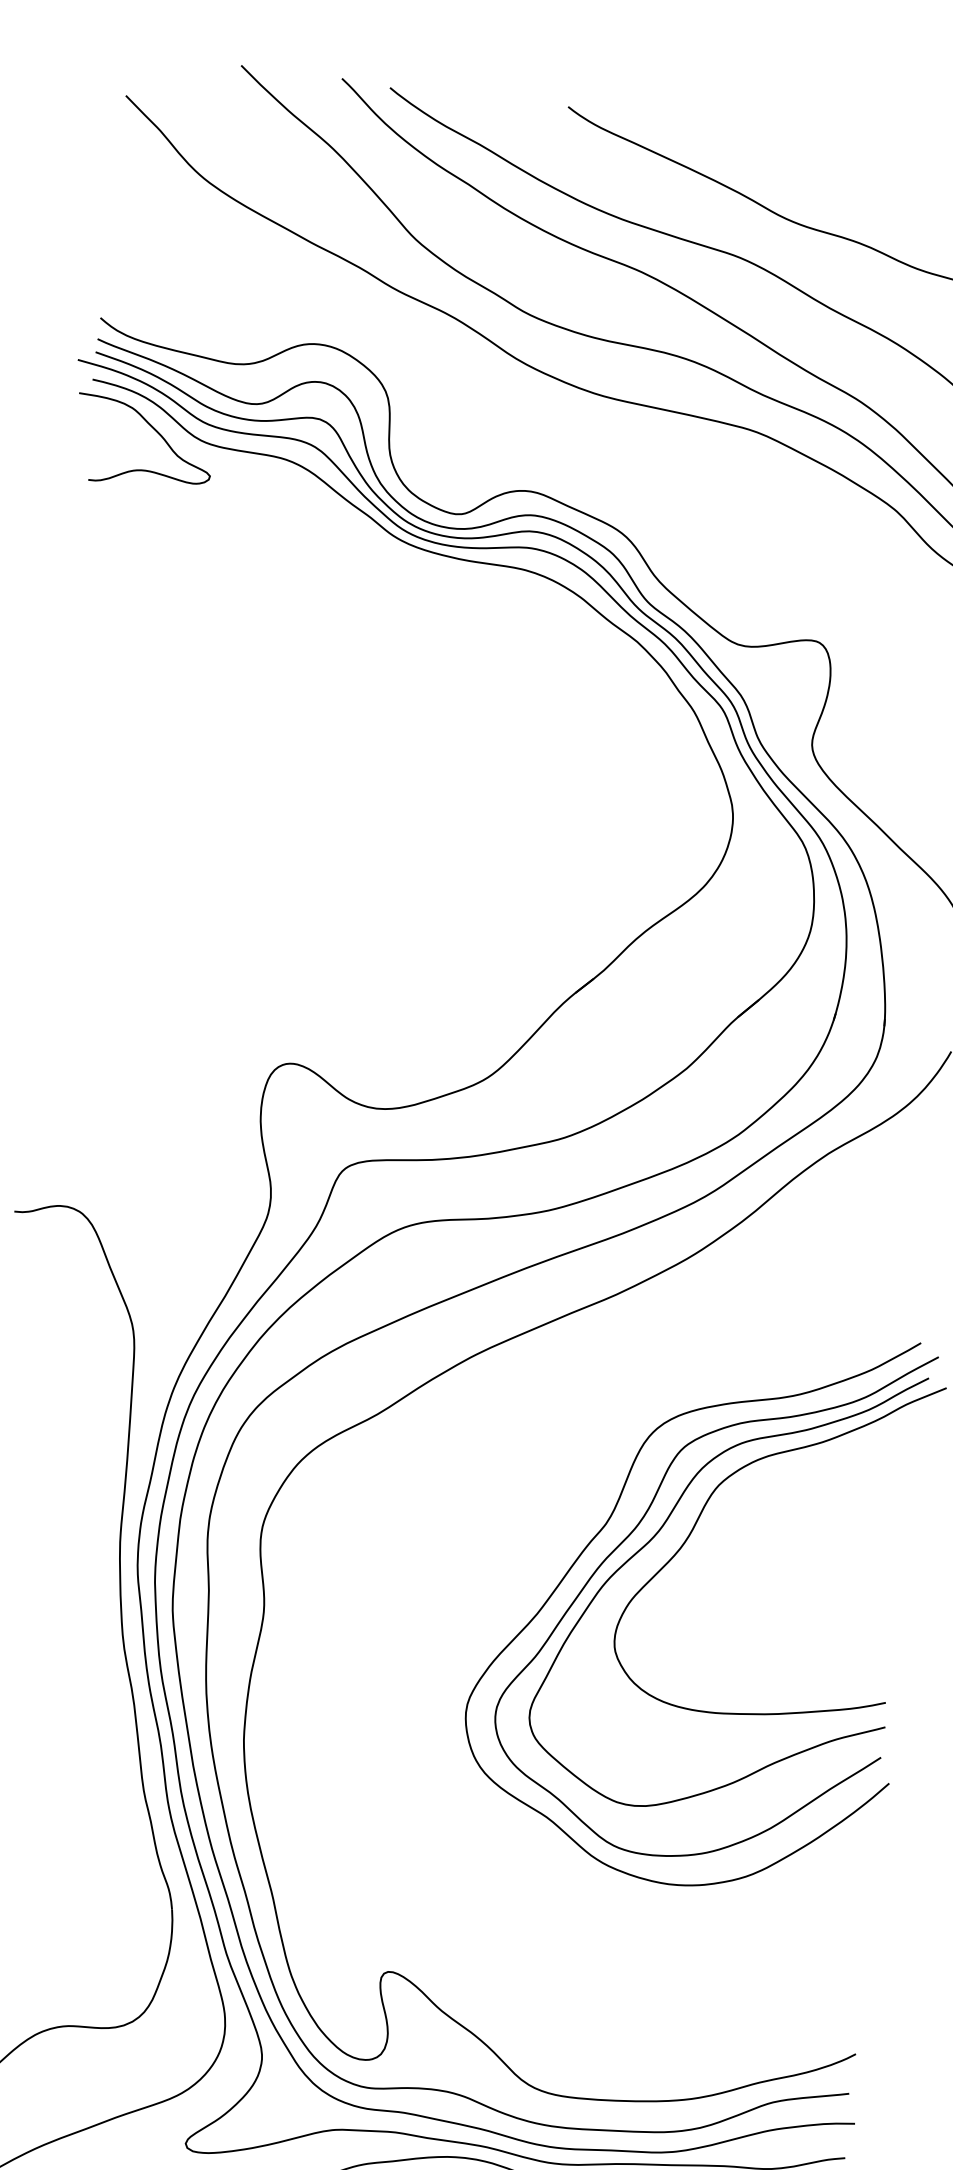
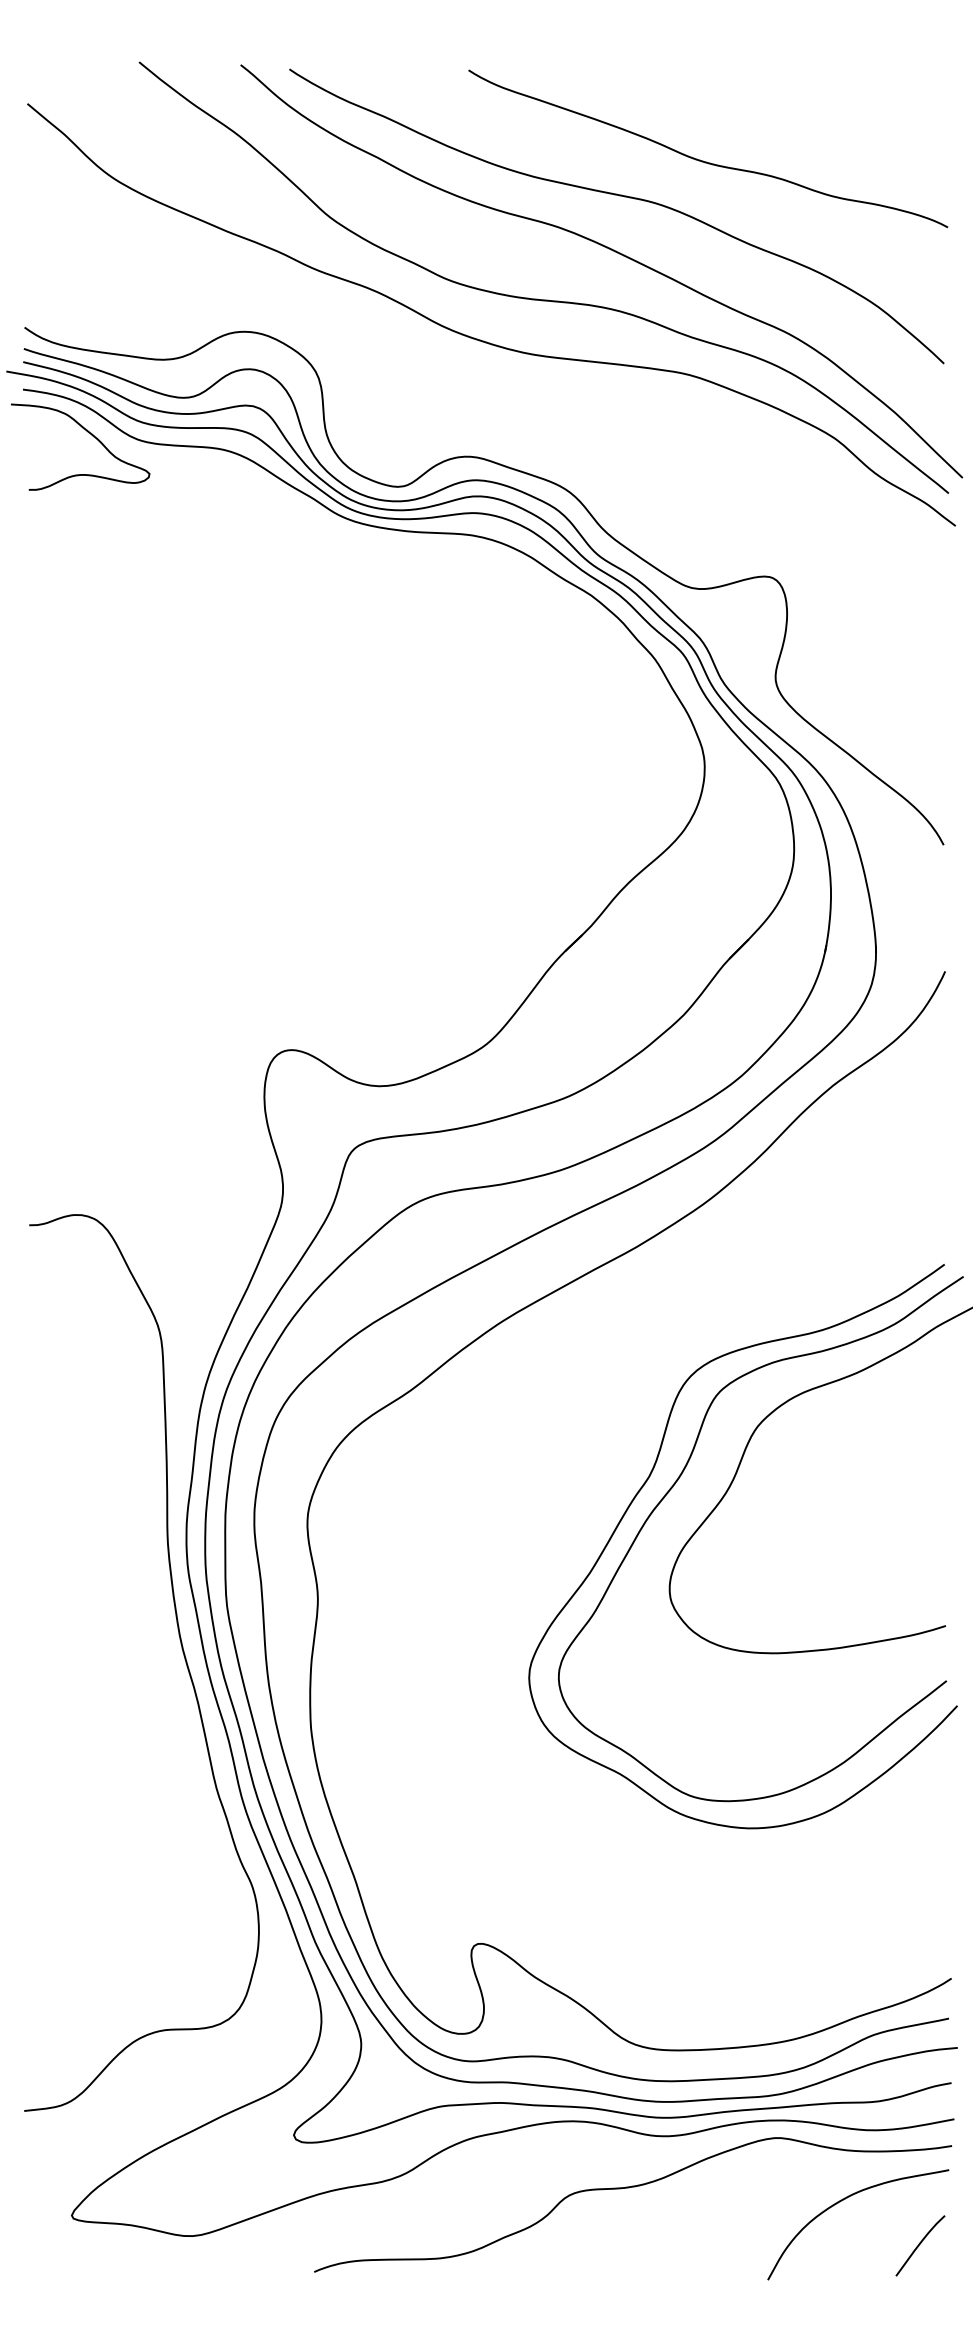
curve: (658, 1533) -> (702, 1480), removed

